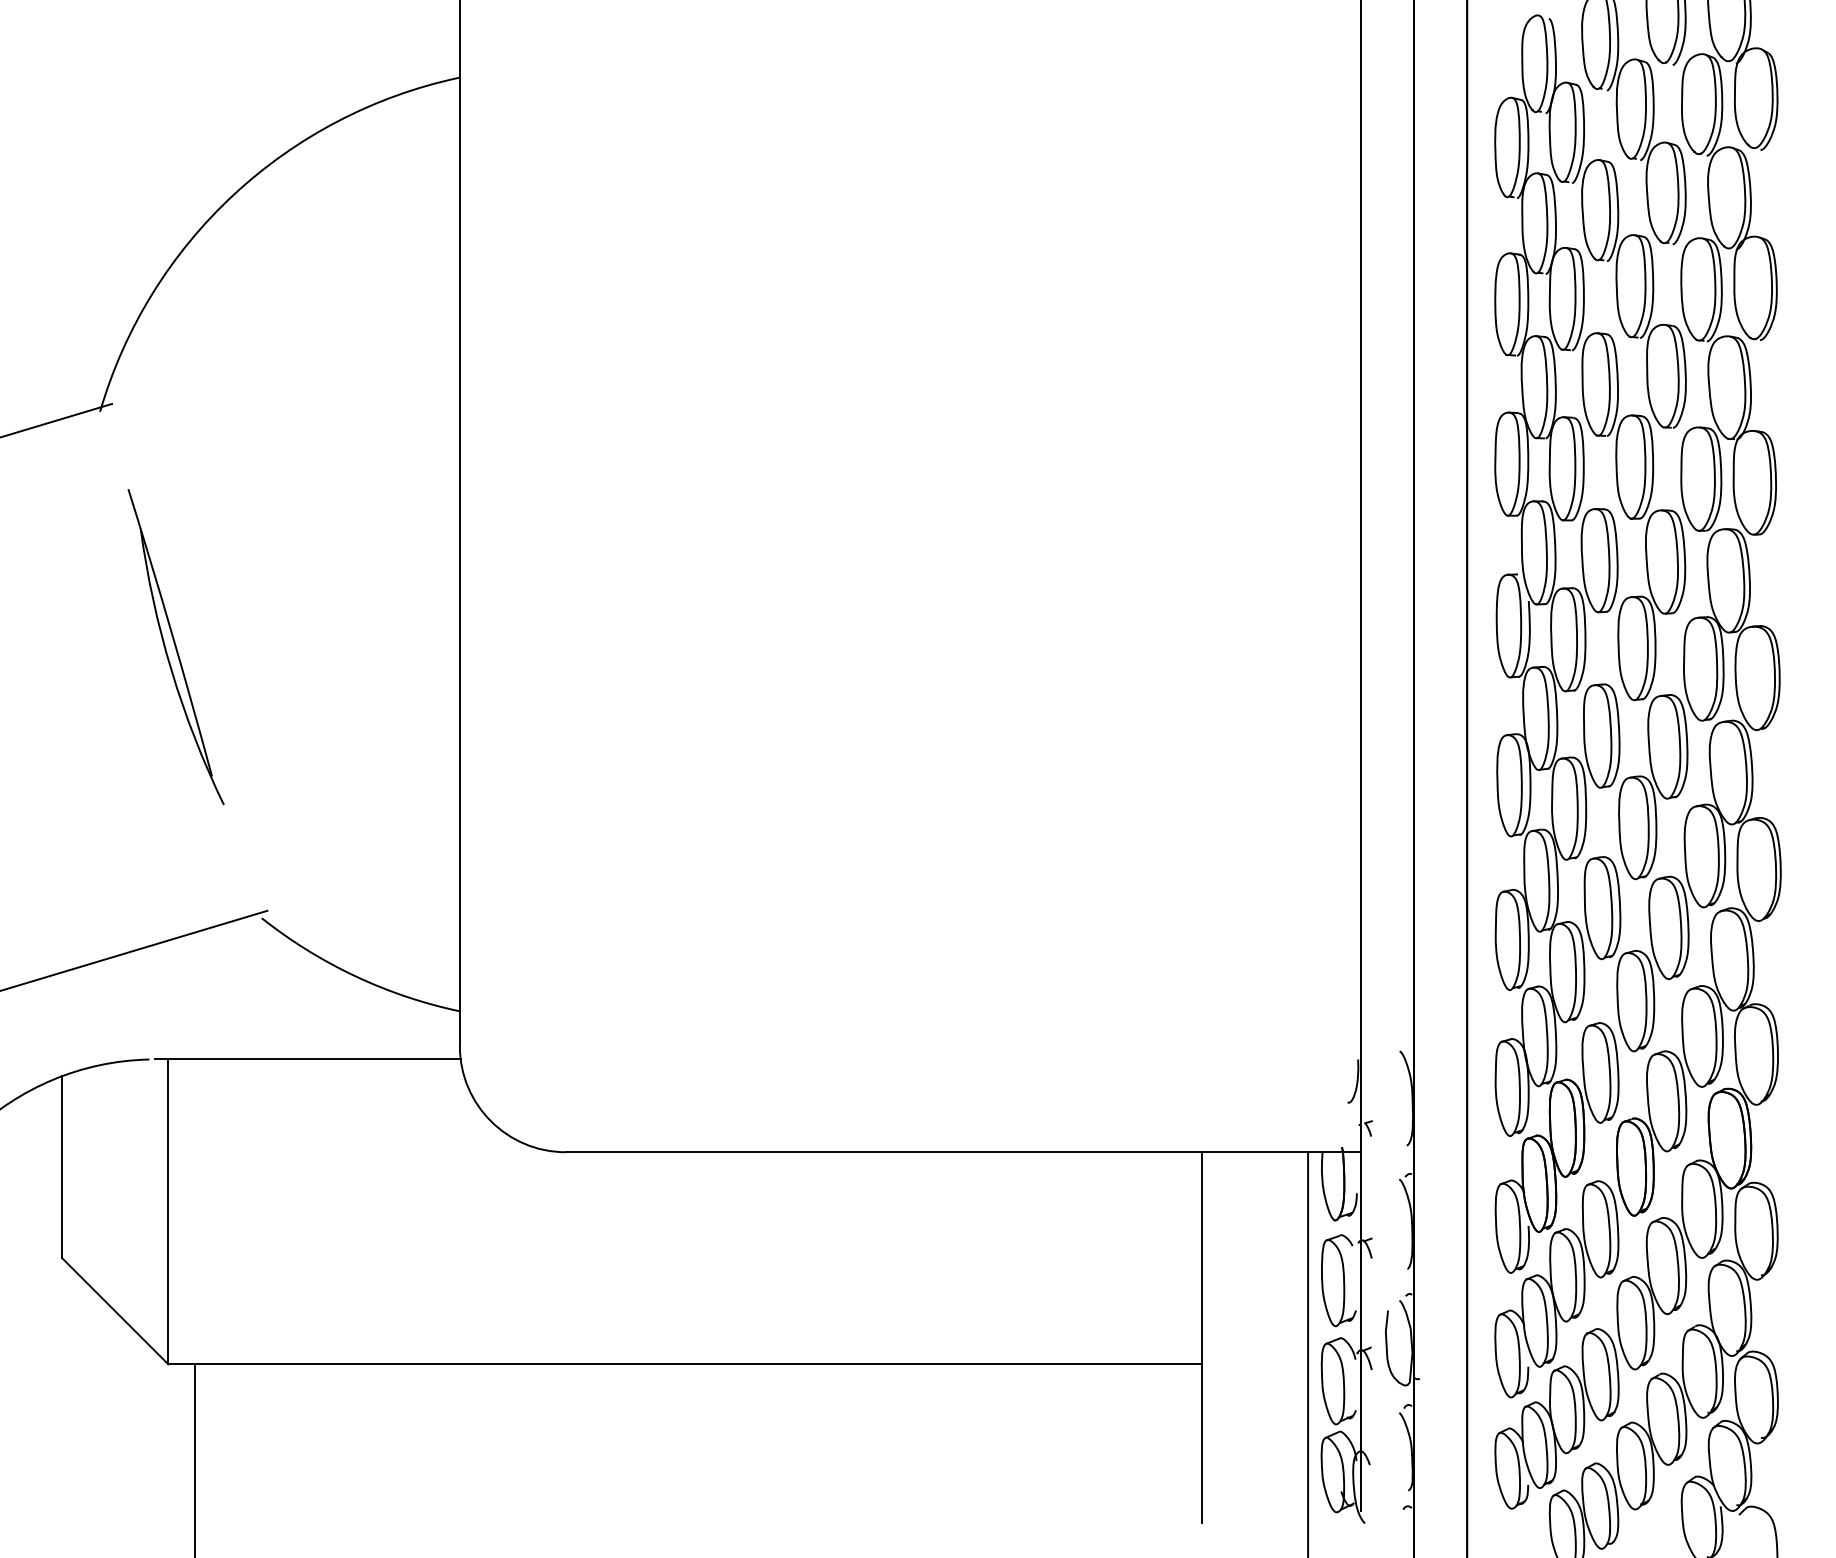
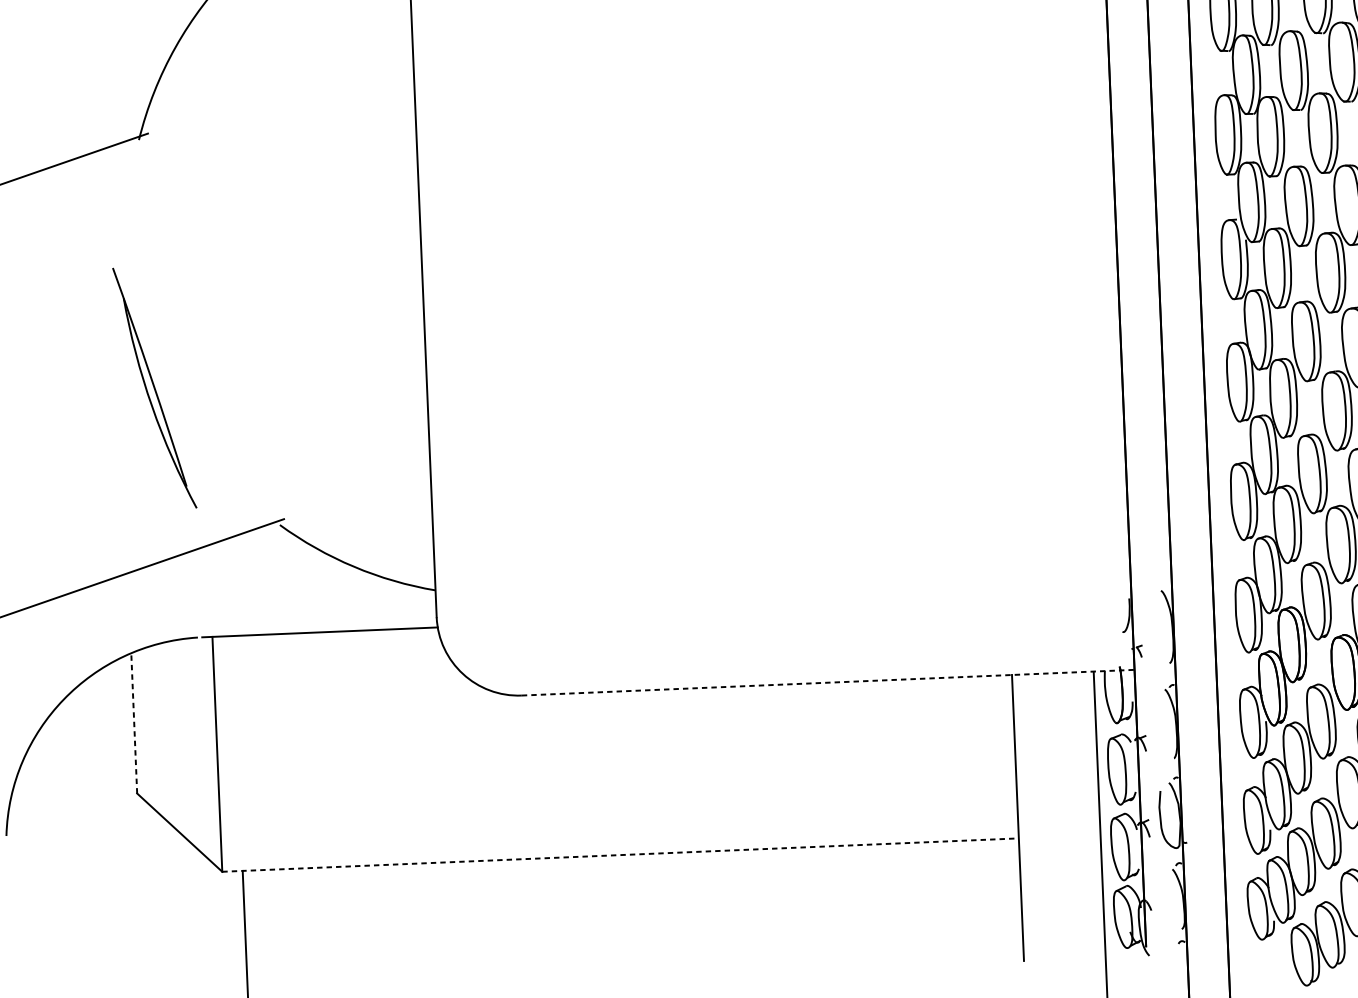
part: (175, 647) -> (154, 388), moved
line: (963, 1152) -> (828, 682), solid -> dashed
line: (62, 1166) -> (134, 722), solid -> dashed
line: (685, 1364) -> (620, 855), solid -> dashed

